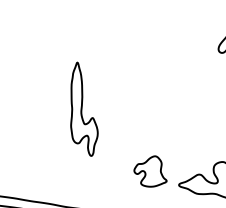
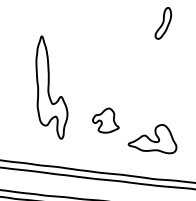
part: (84, 109) -> (51, 87), size x1.4
part: (150, 171) -> (105, 120), moved

